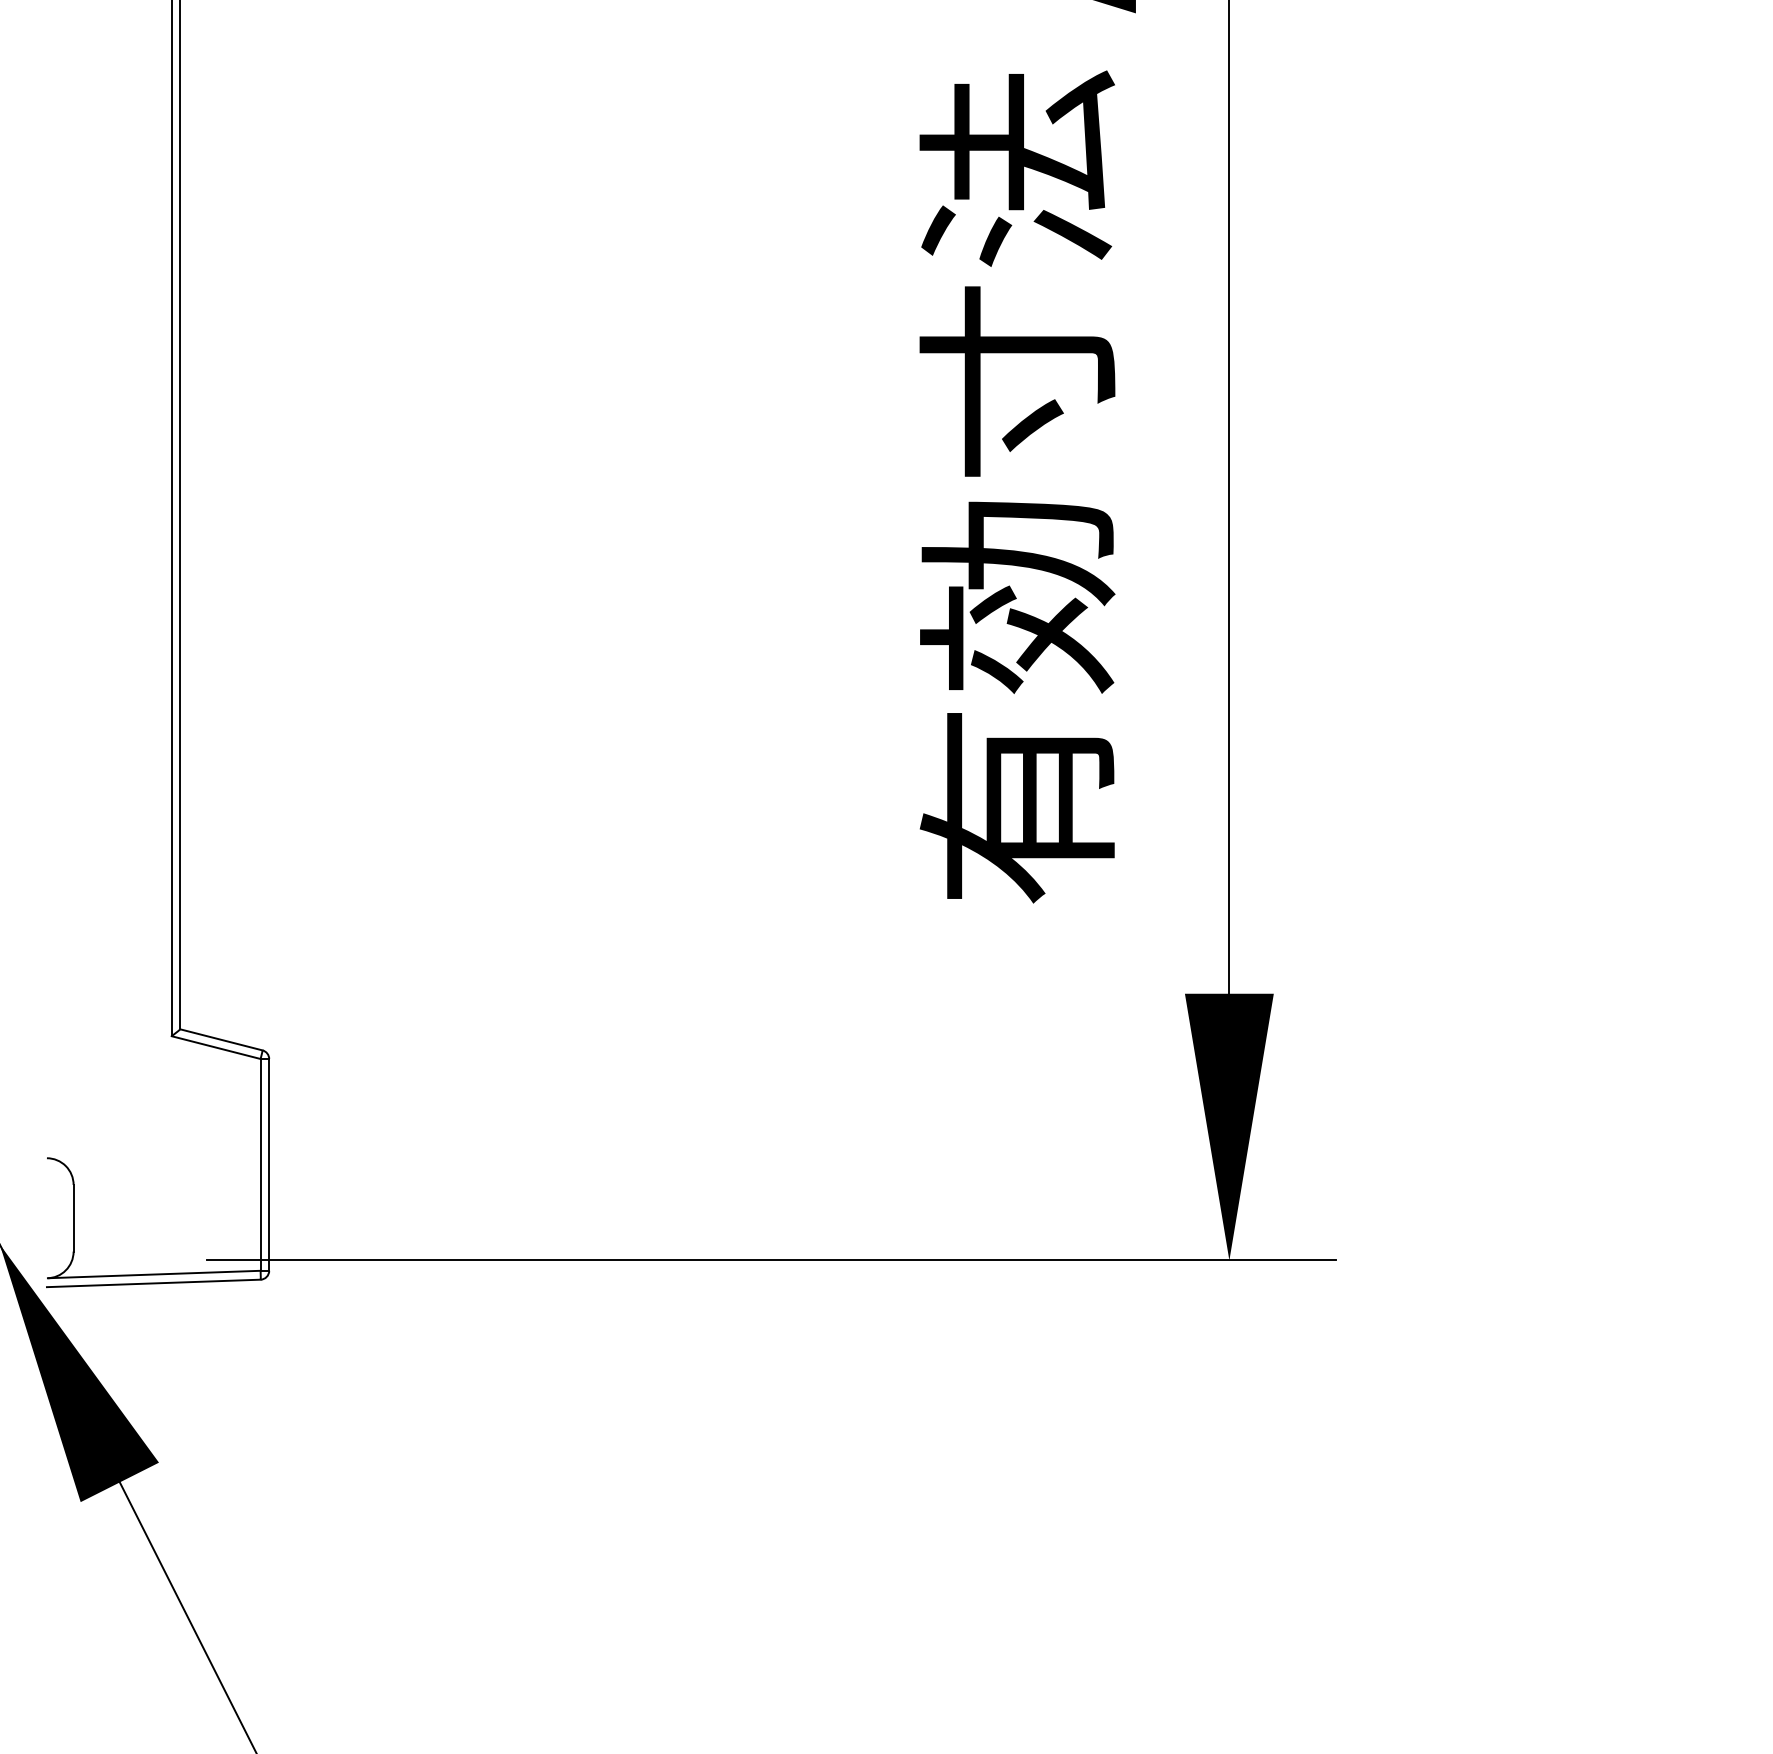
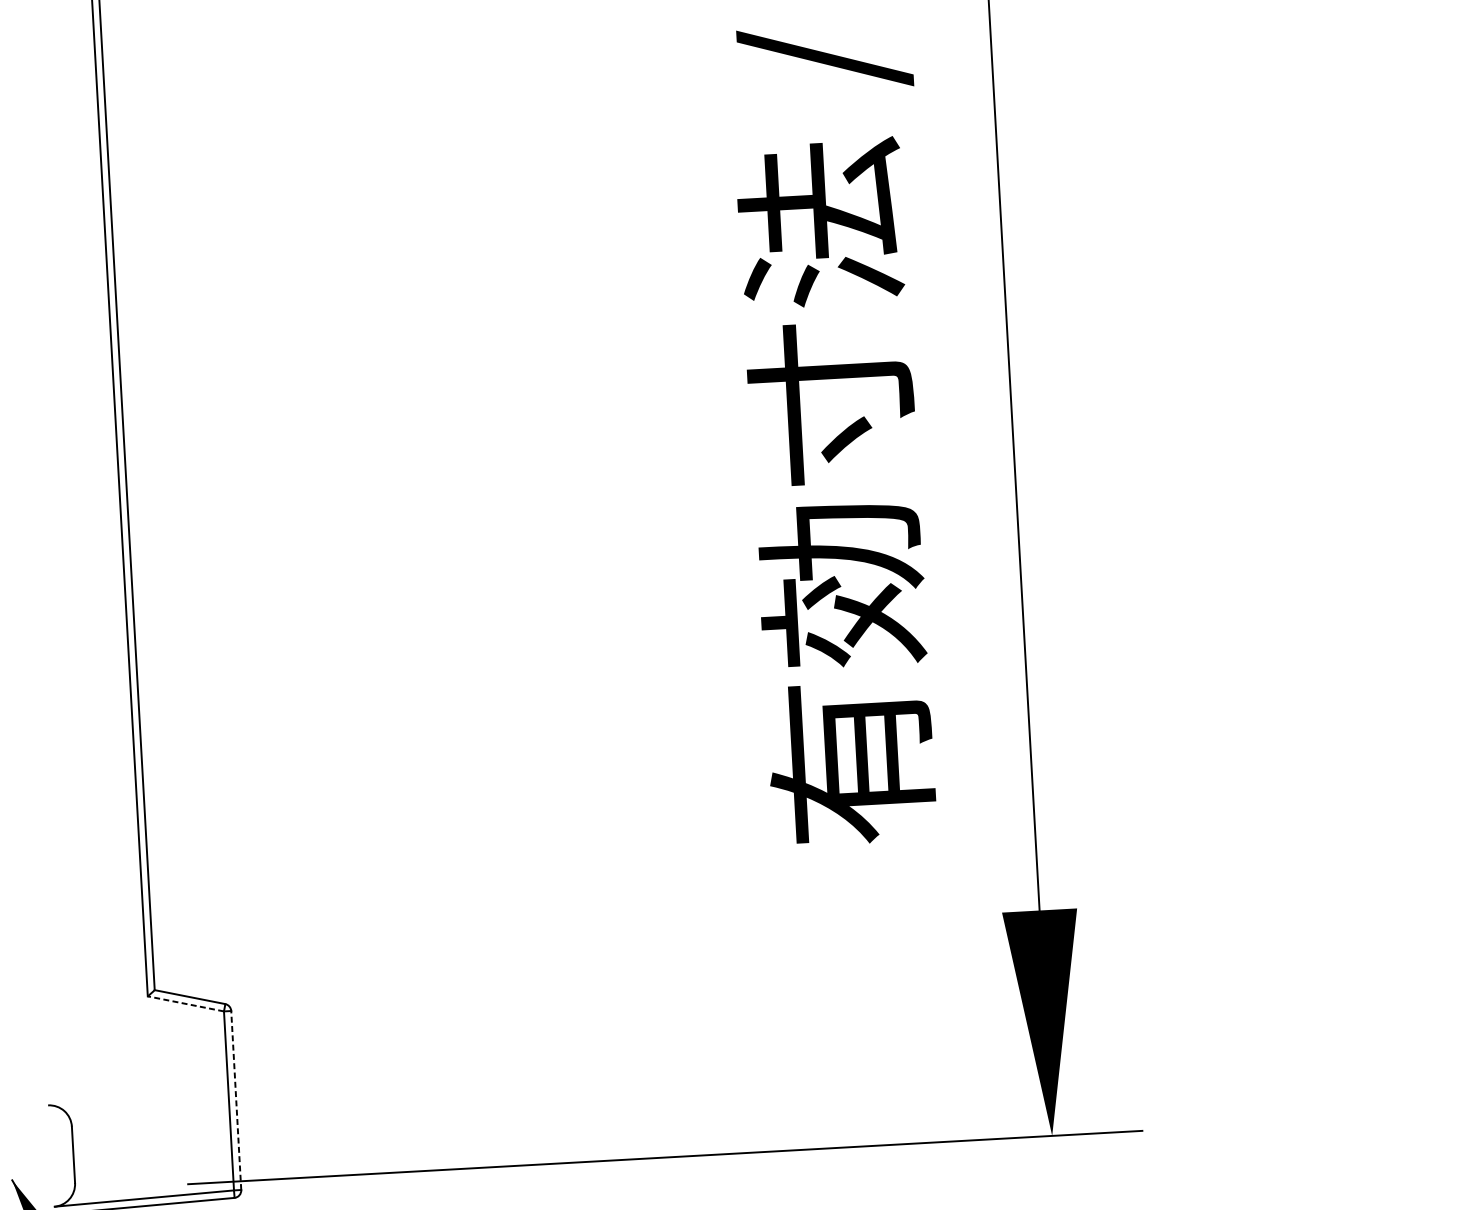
line: (216, 1047) -> (186, 1003), solid -> dashed
line: (269, 1164) -> (236, 1100), solid -> dashed

